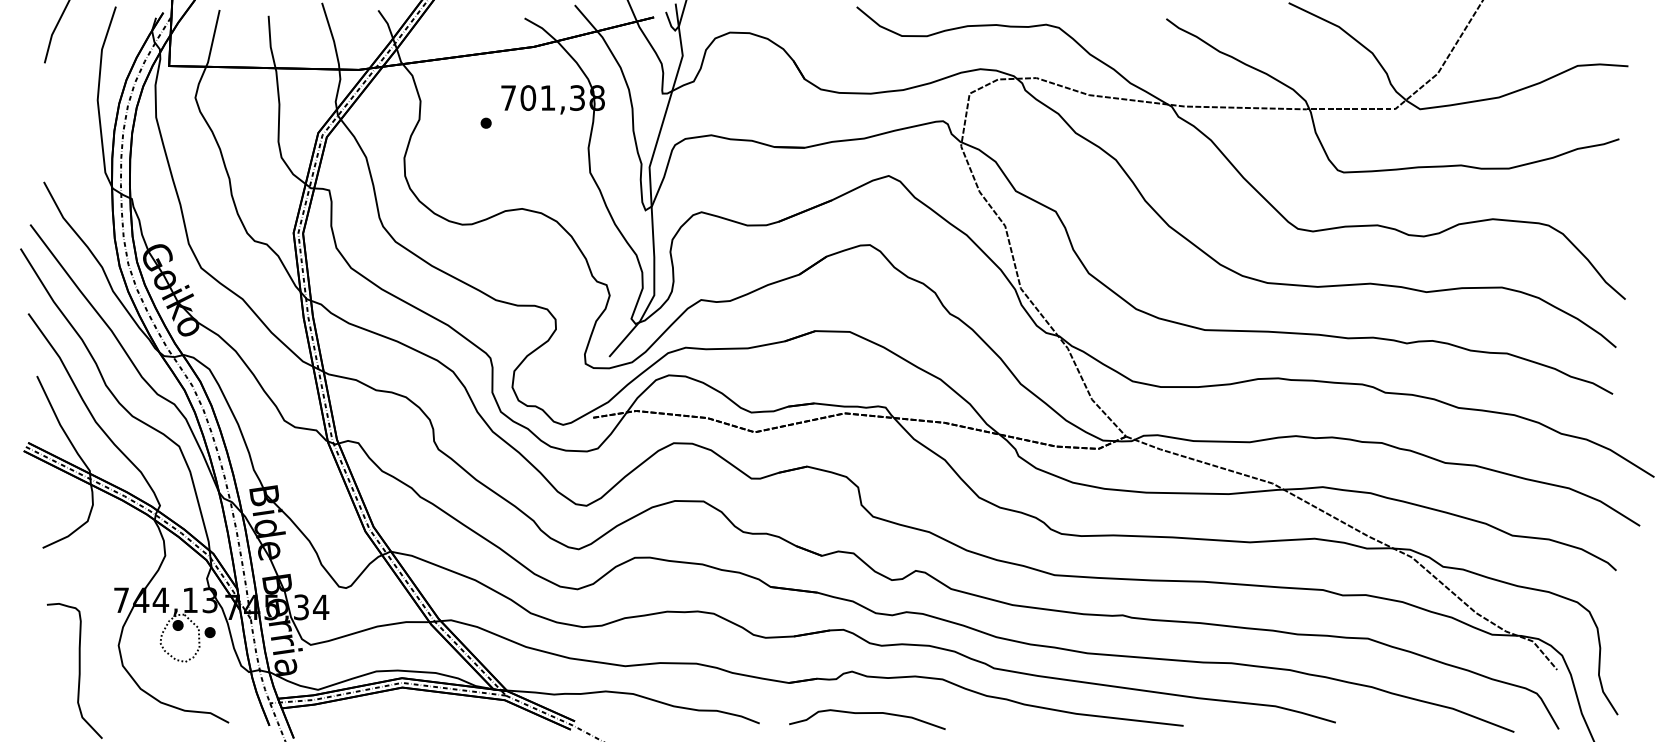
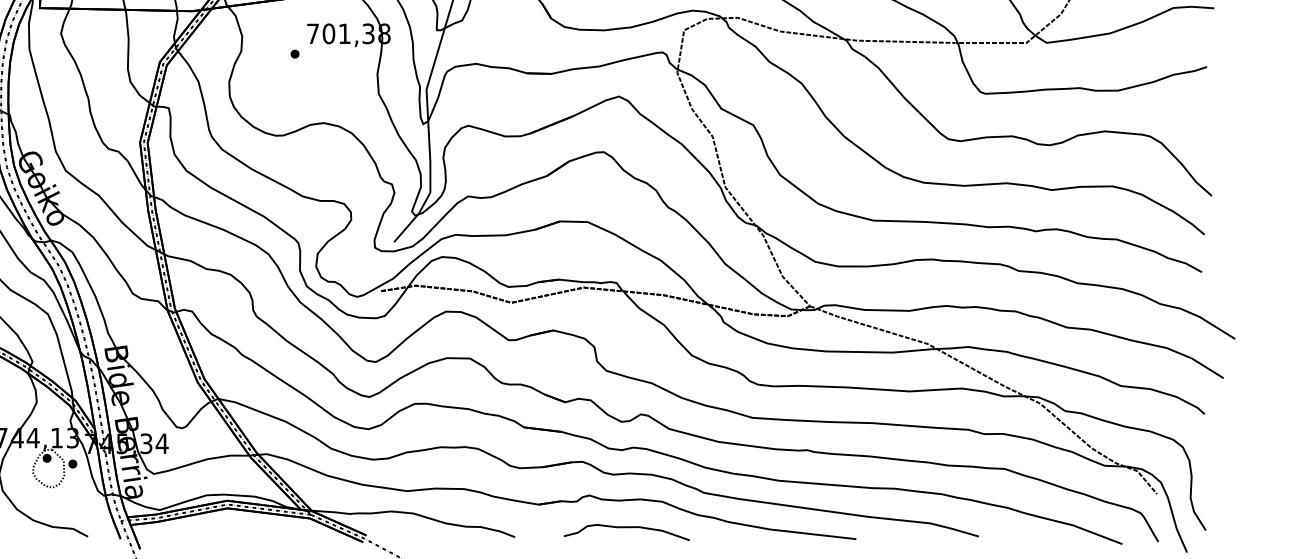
curve: (867, 713) -> (626, 527), moved

